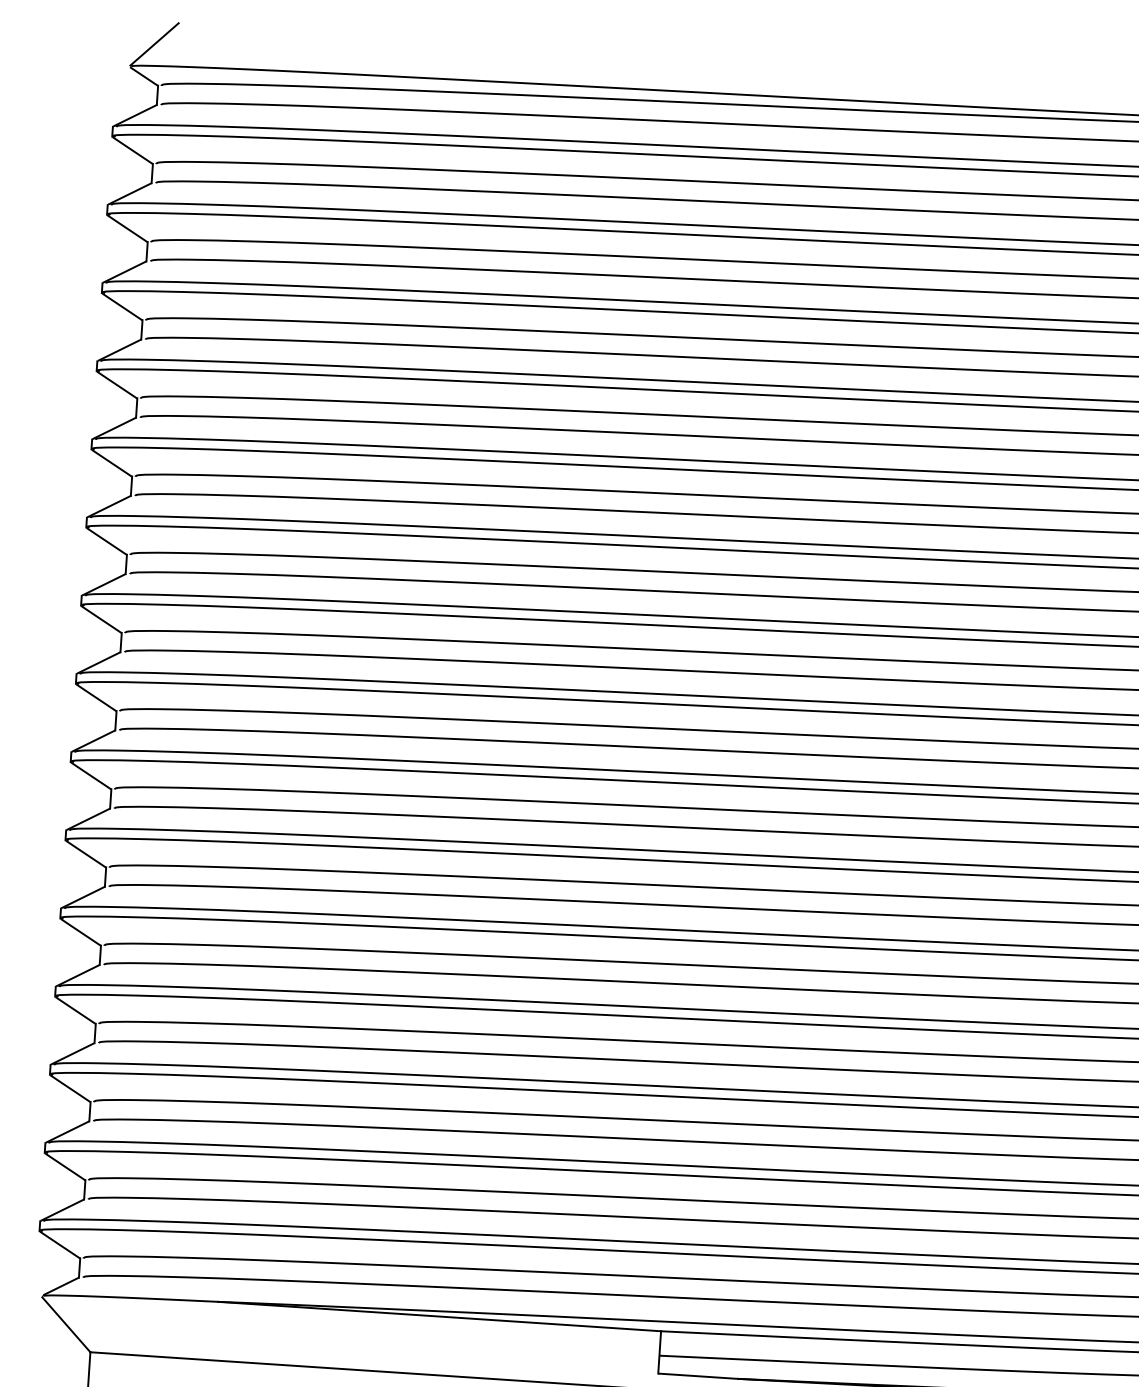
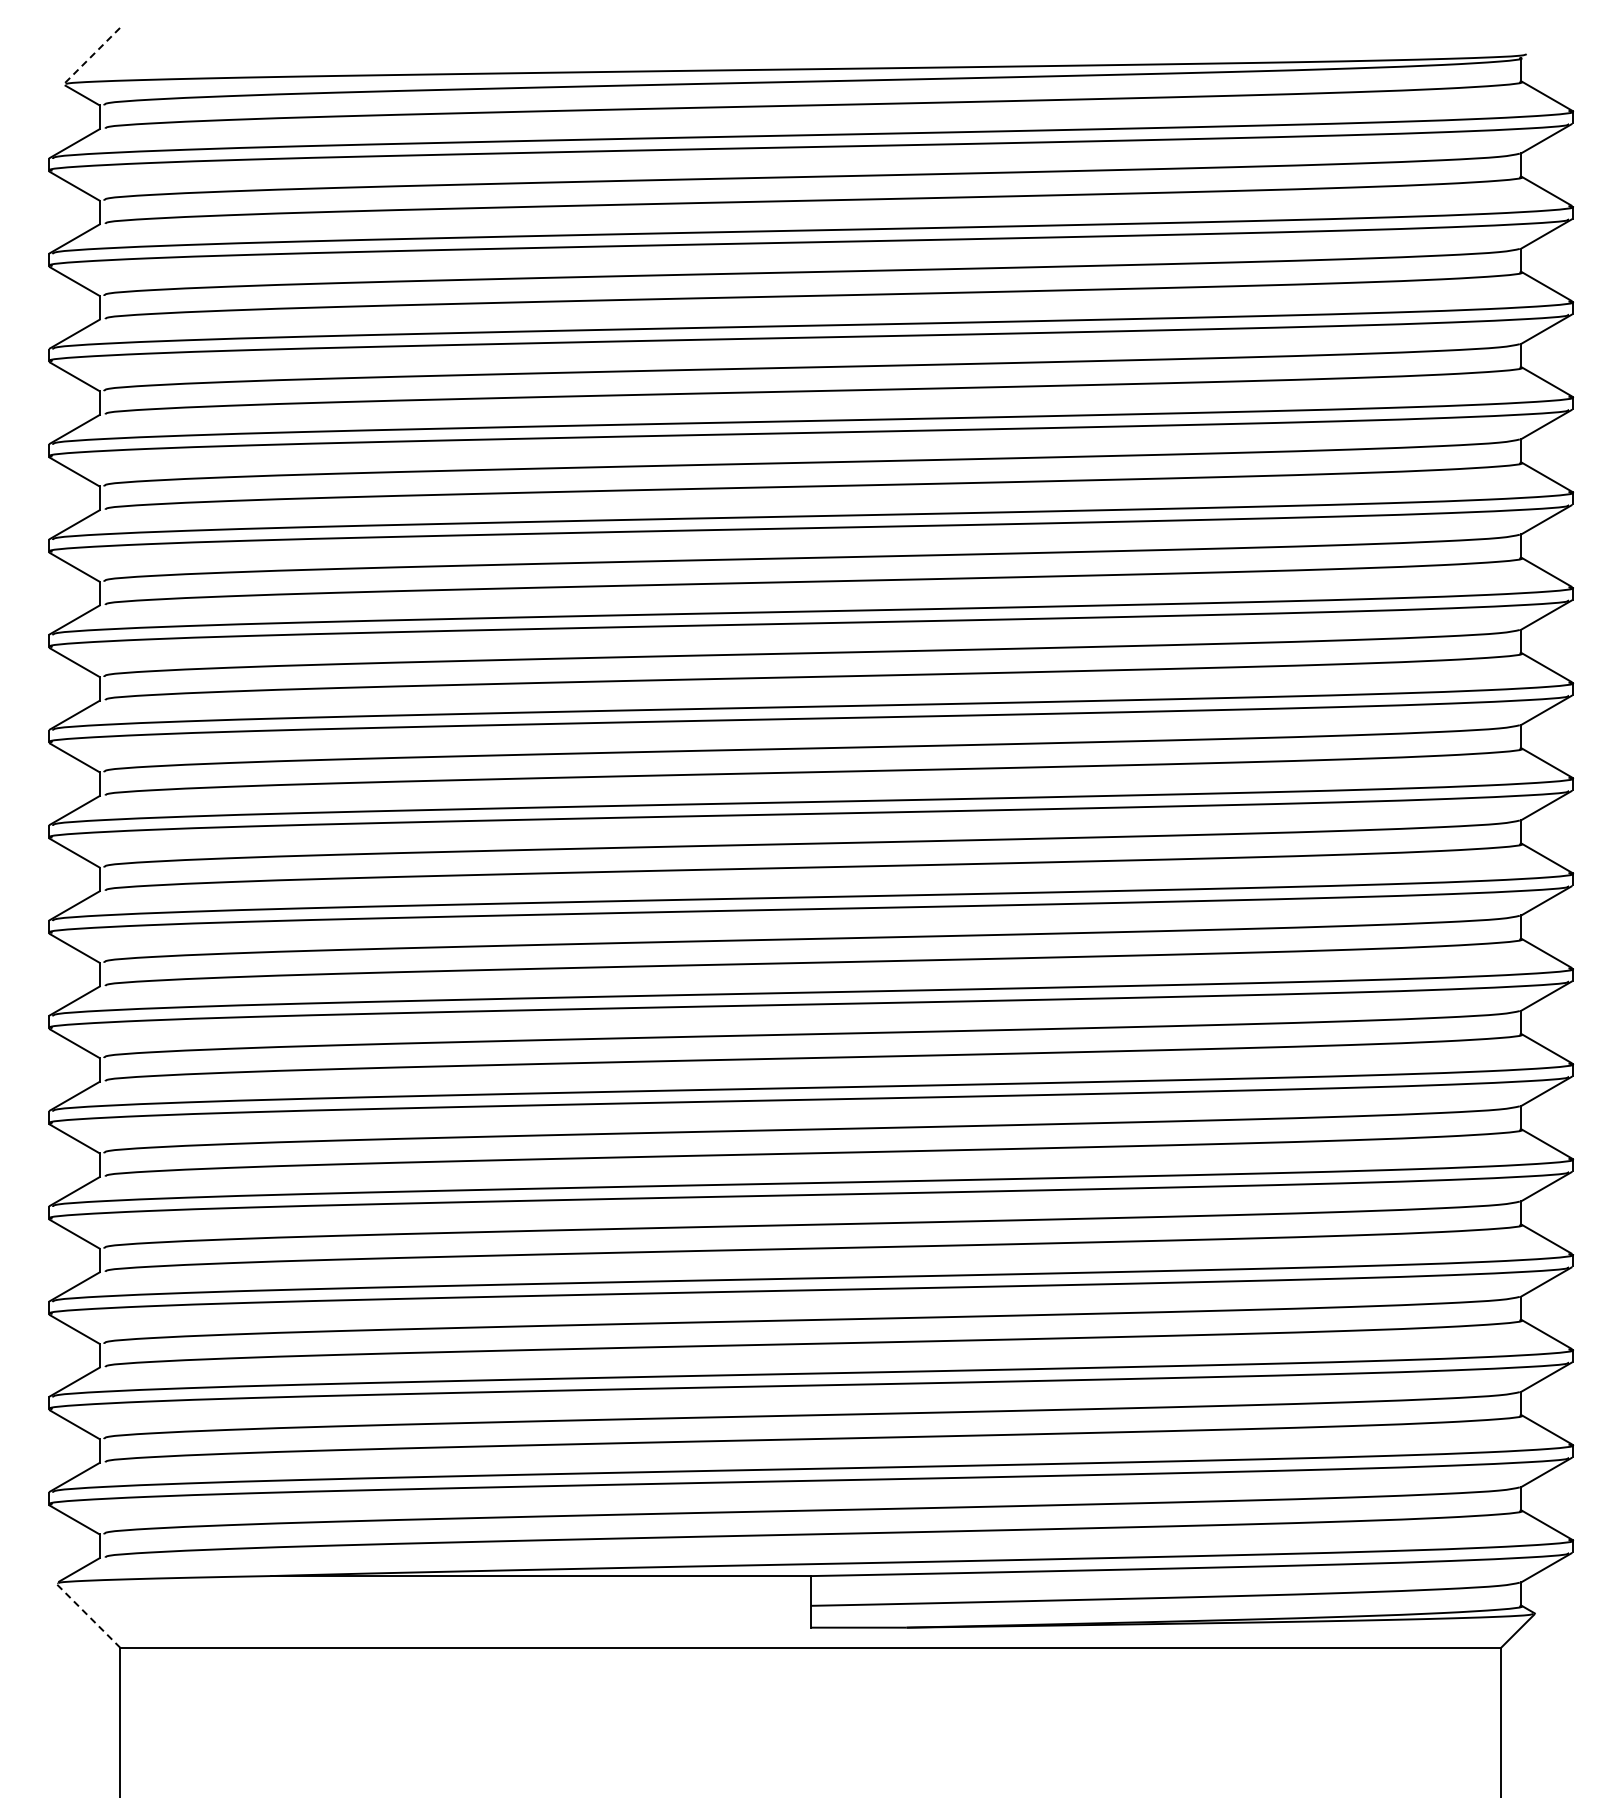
line: (154, 44) -> (92, 55), solid -> dashed
line: (67, 1325) -> (89, 1616), solid -> dashed

